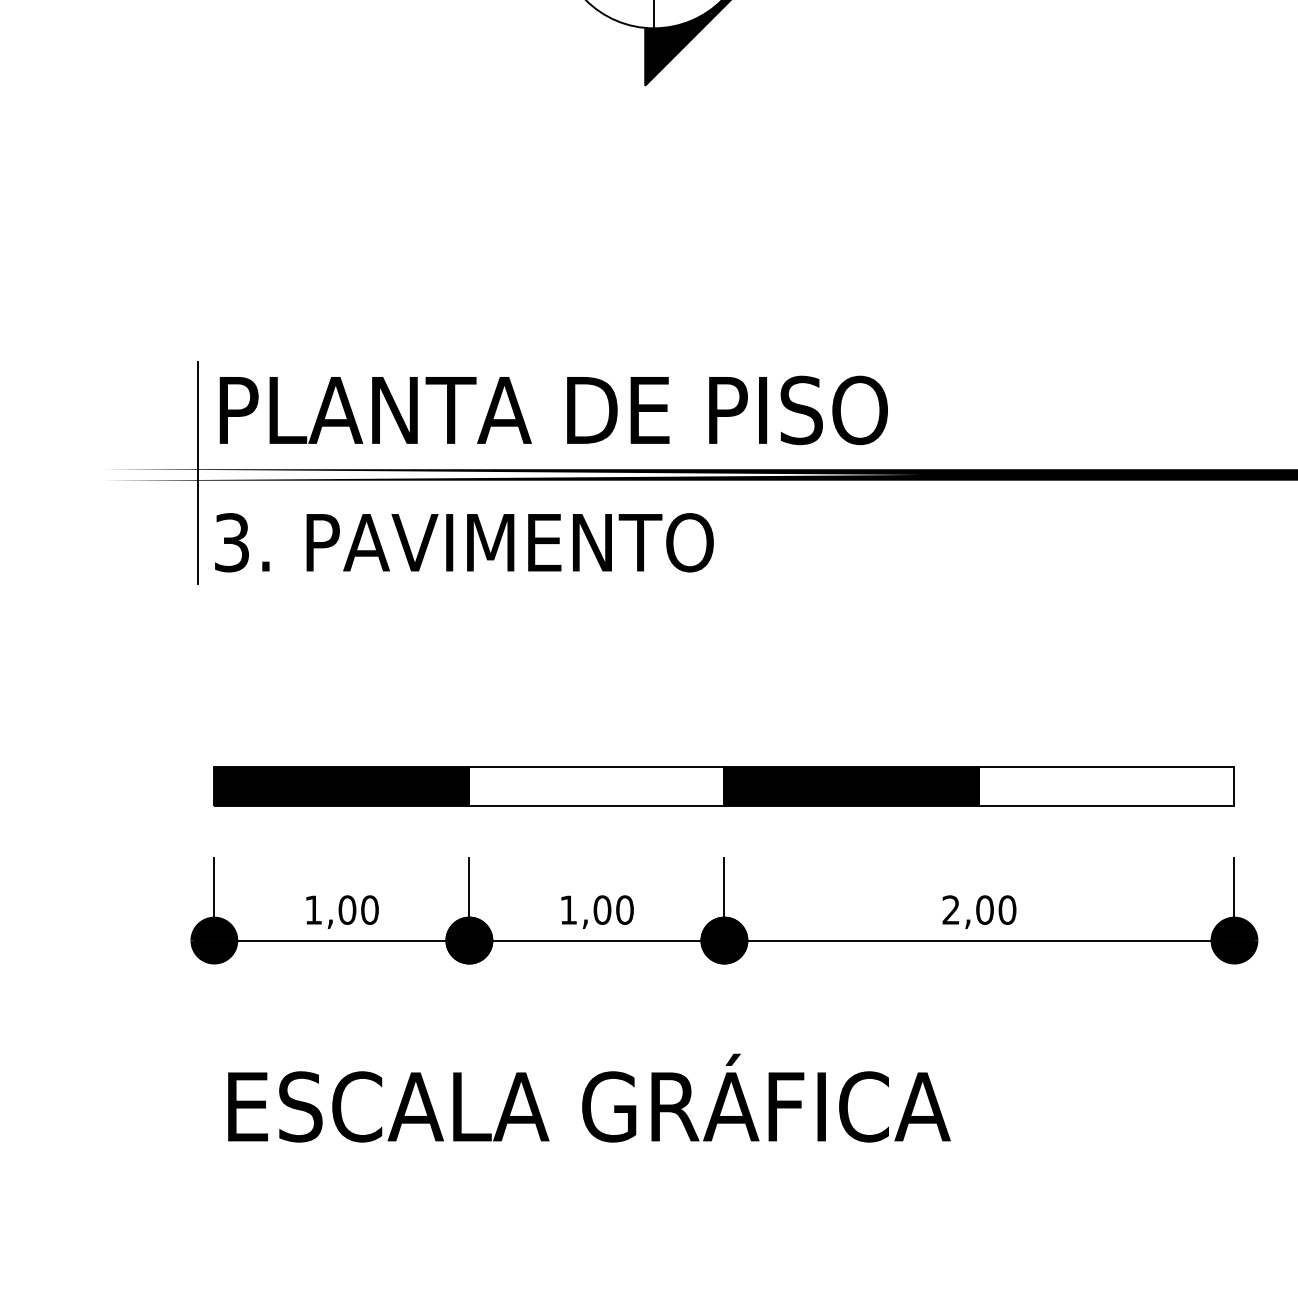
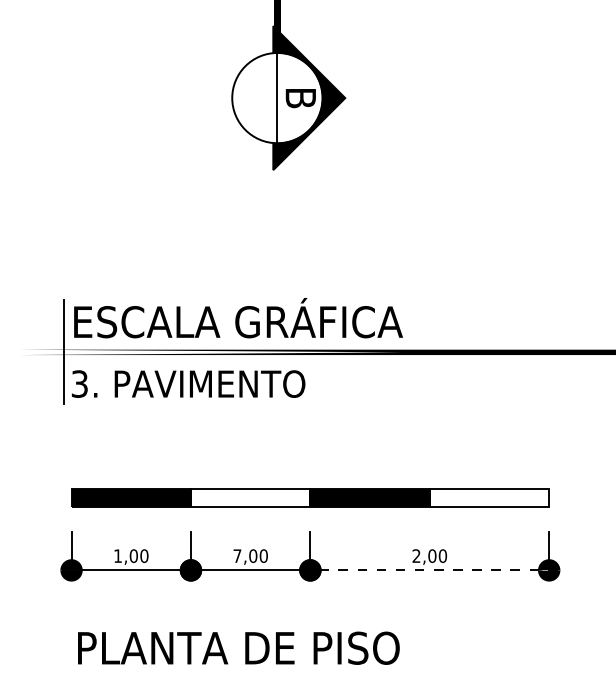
text: (575, 402) -> (240, 318), PLANTA DE PISO -> ESCALA GRÁFICA
text: (568, 908) -> (237, 555), 1,00 -> 7,00
line: (978, 940) -> (429, 570), solid -> dashed
text: (594, 1096) -> (249, 643), ESCALA GRÁFICA -> PLANTA DE PISO

